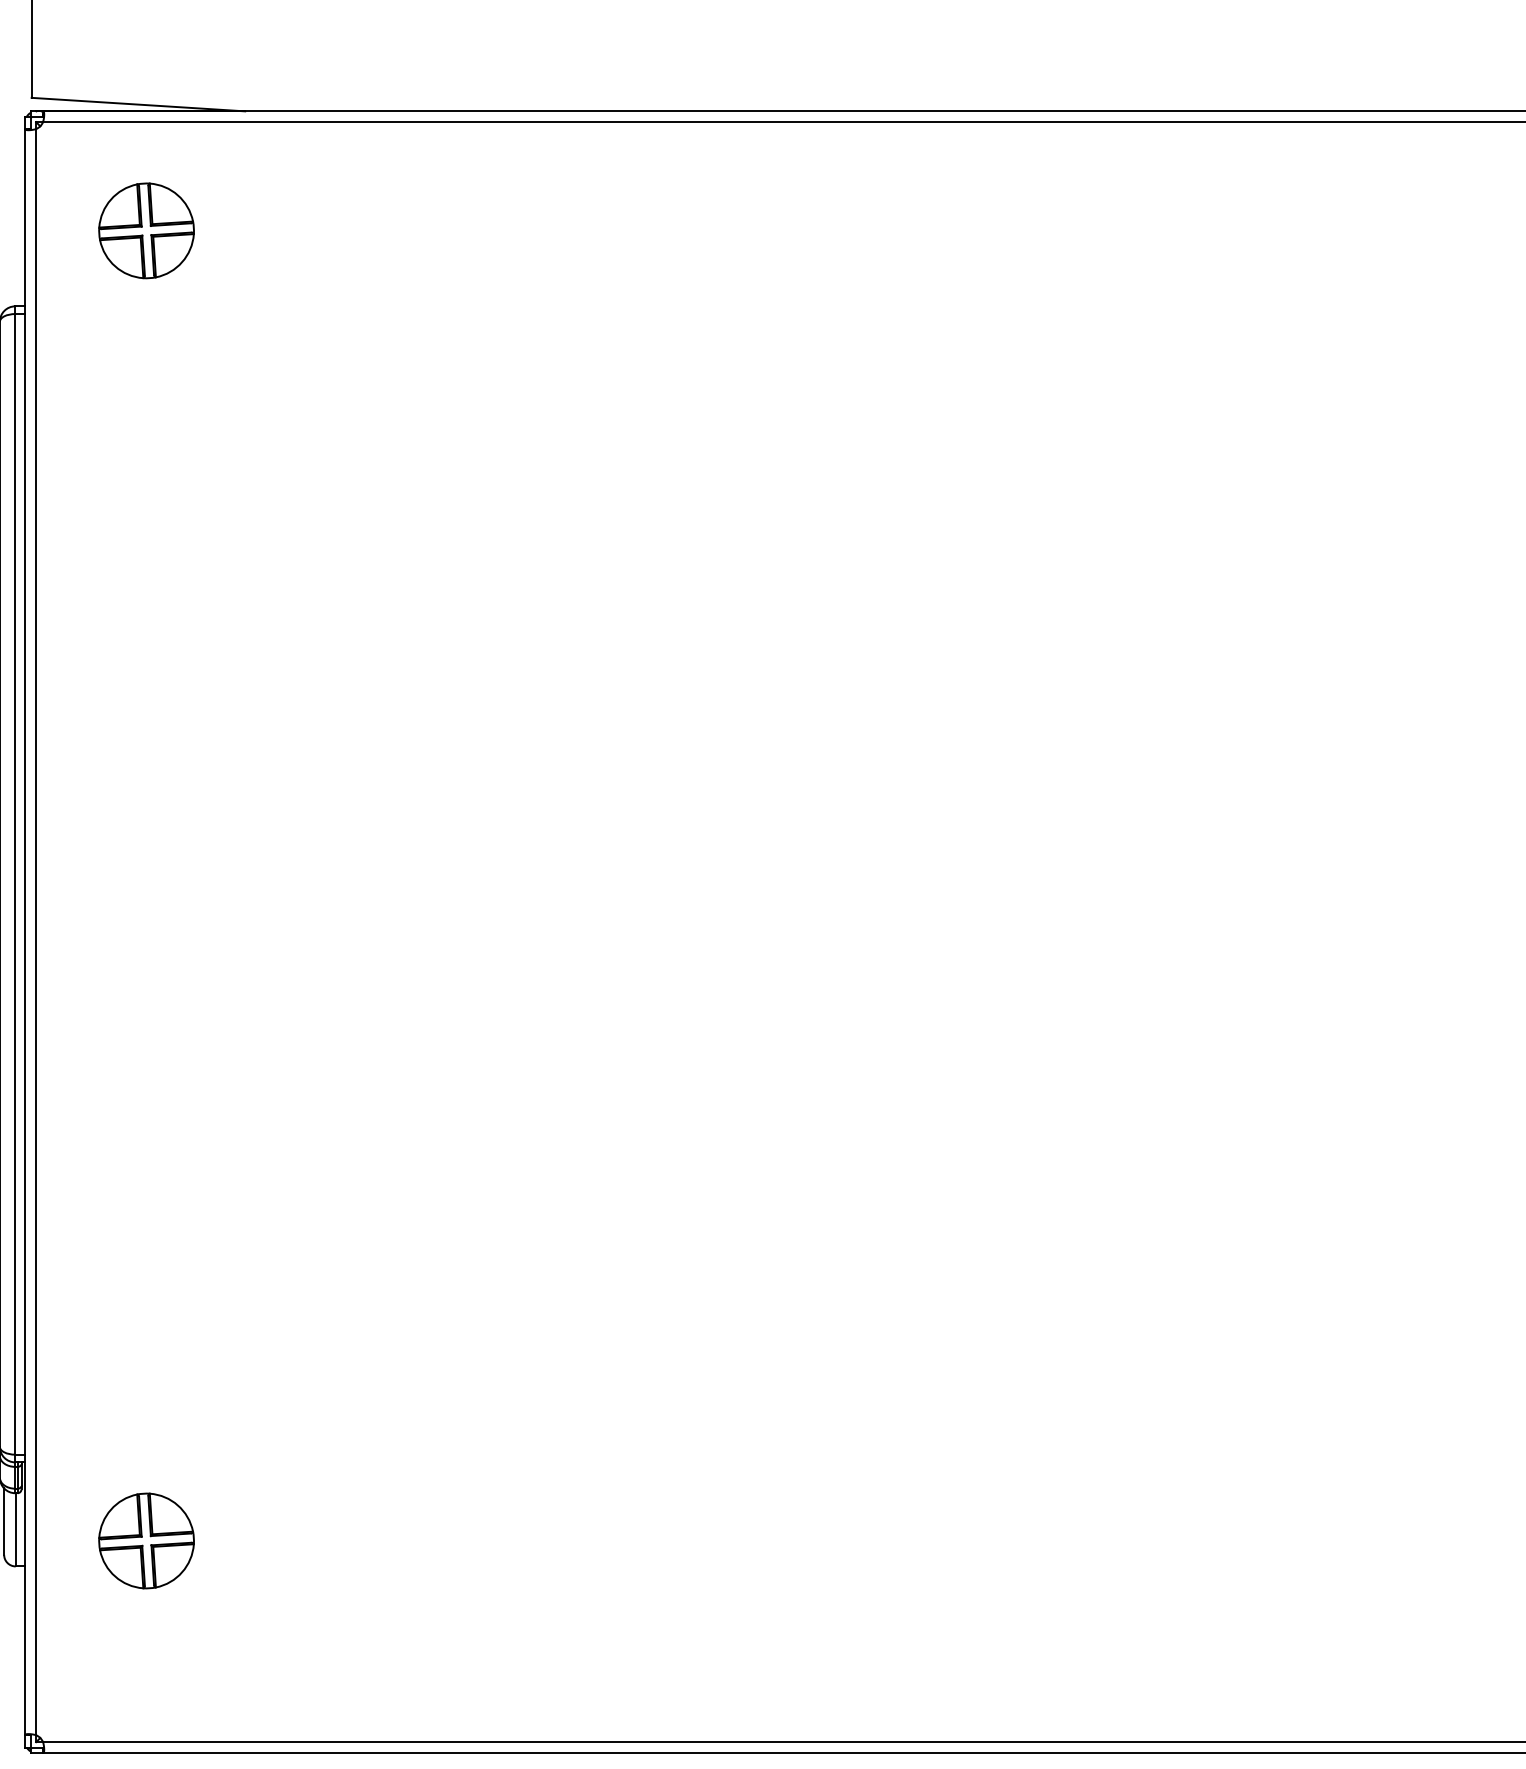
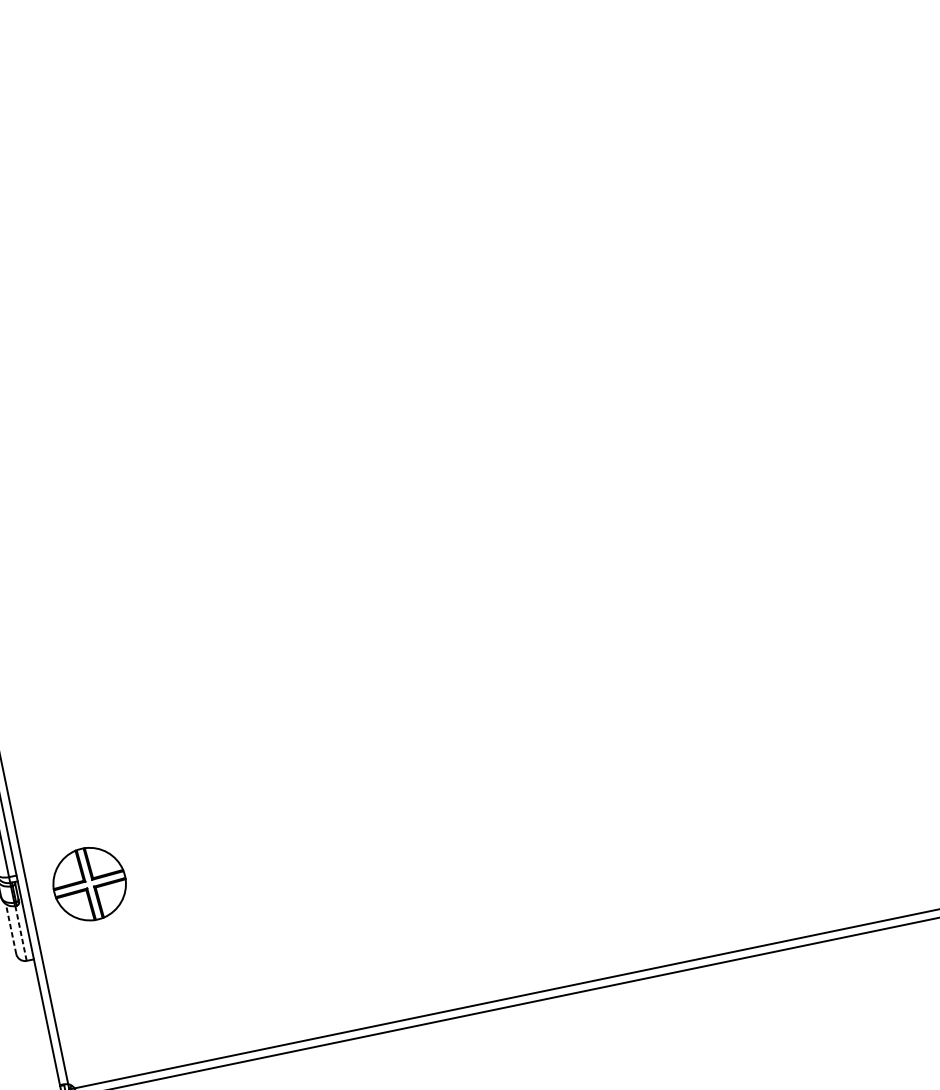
line: (4, 1521) -> (11, 928), solid -> dashed
line: (15, 1529) -> (20, 933), solid -> dashed
part: (146, 1540) -> (89, 883), moved

